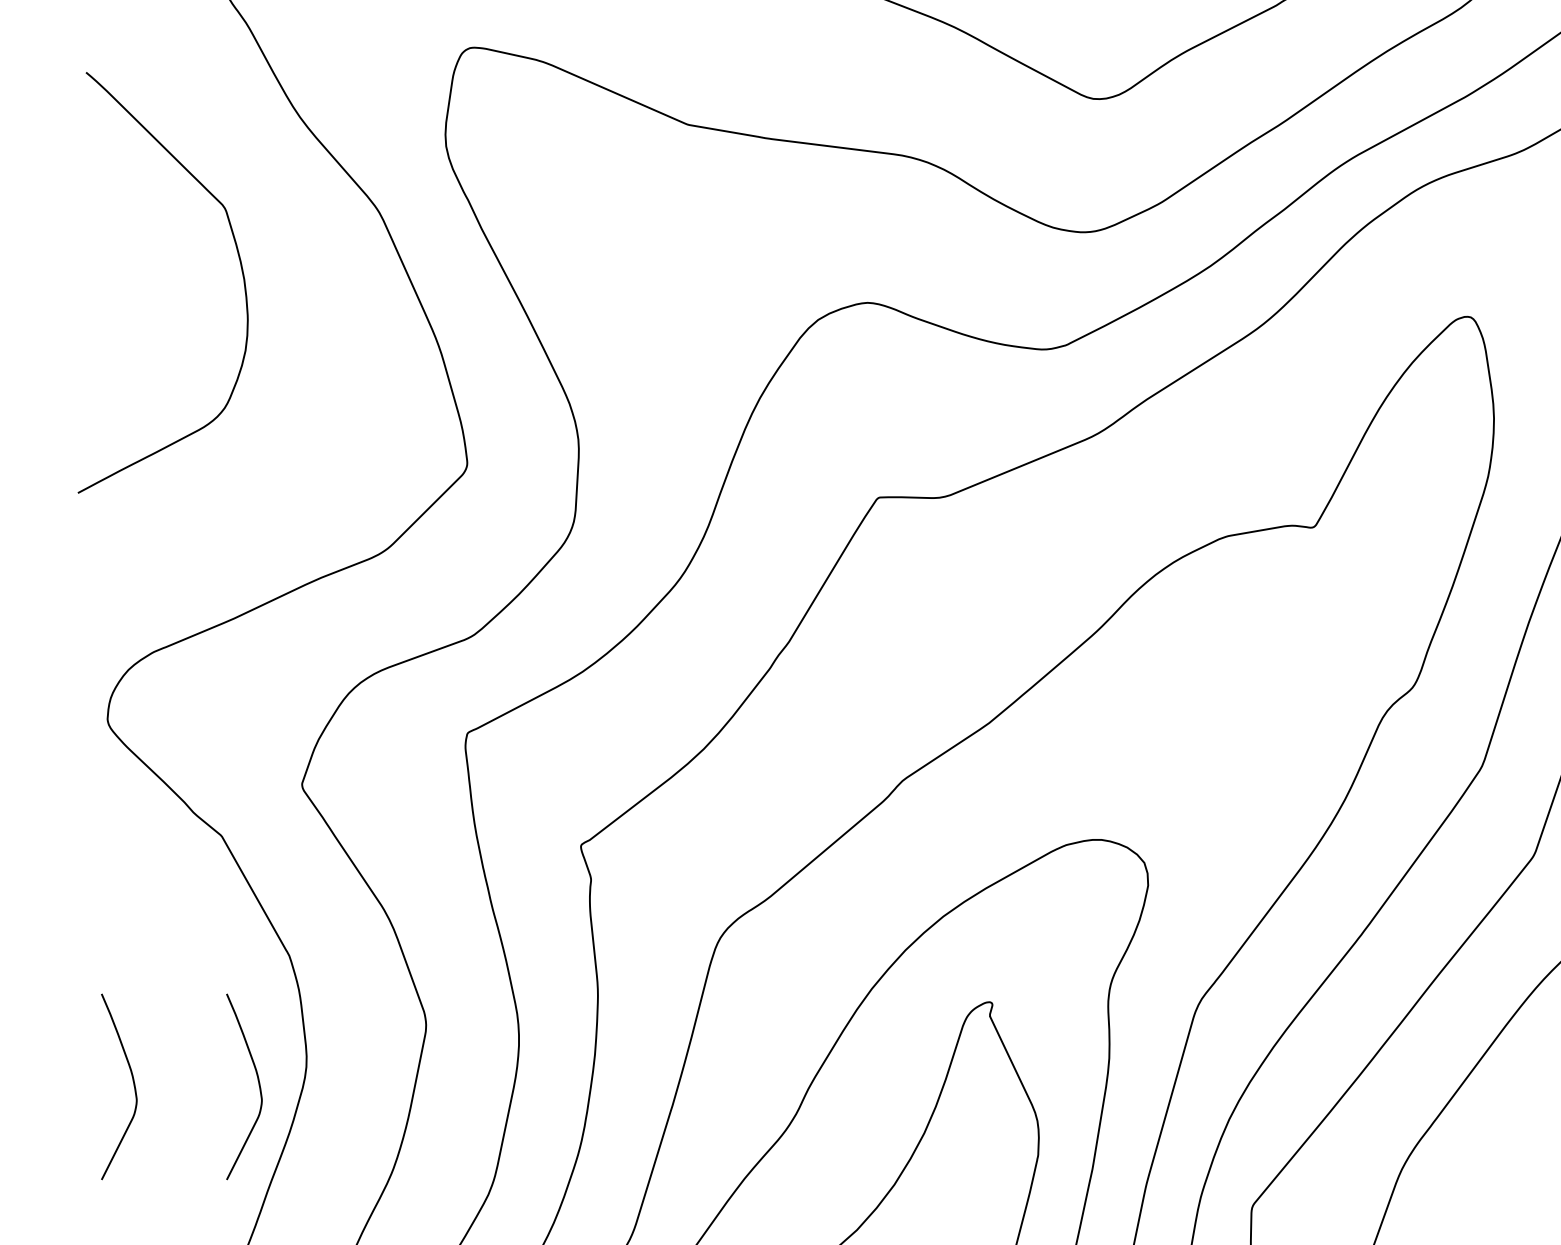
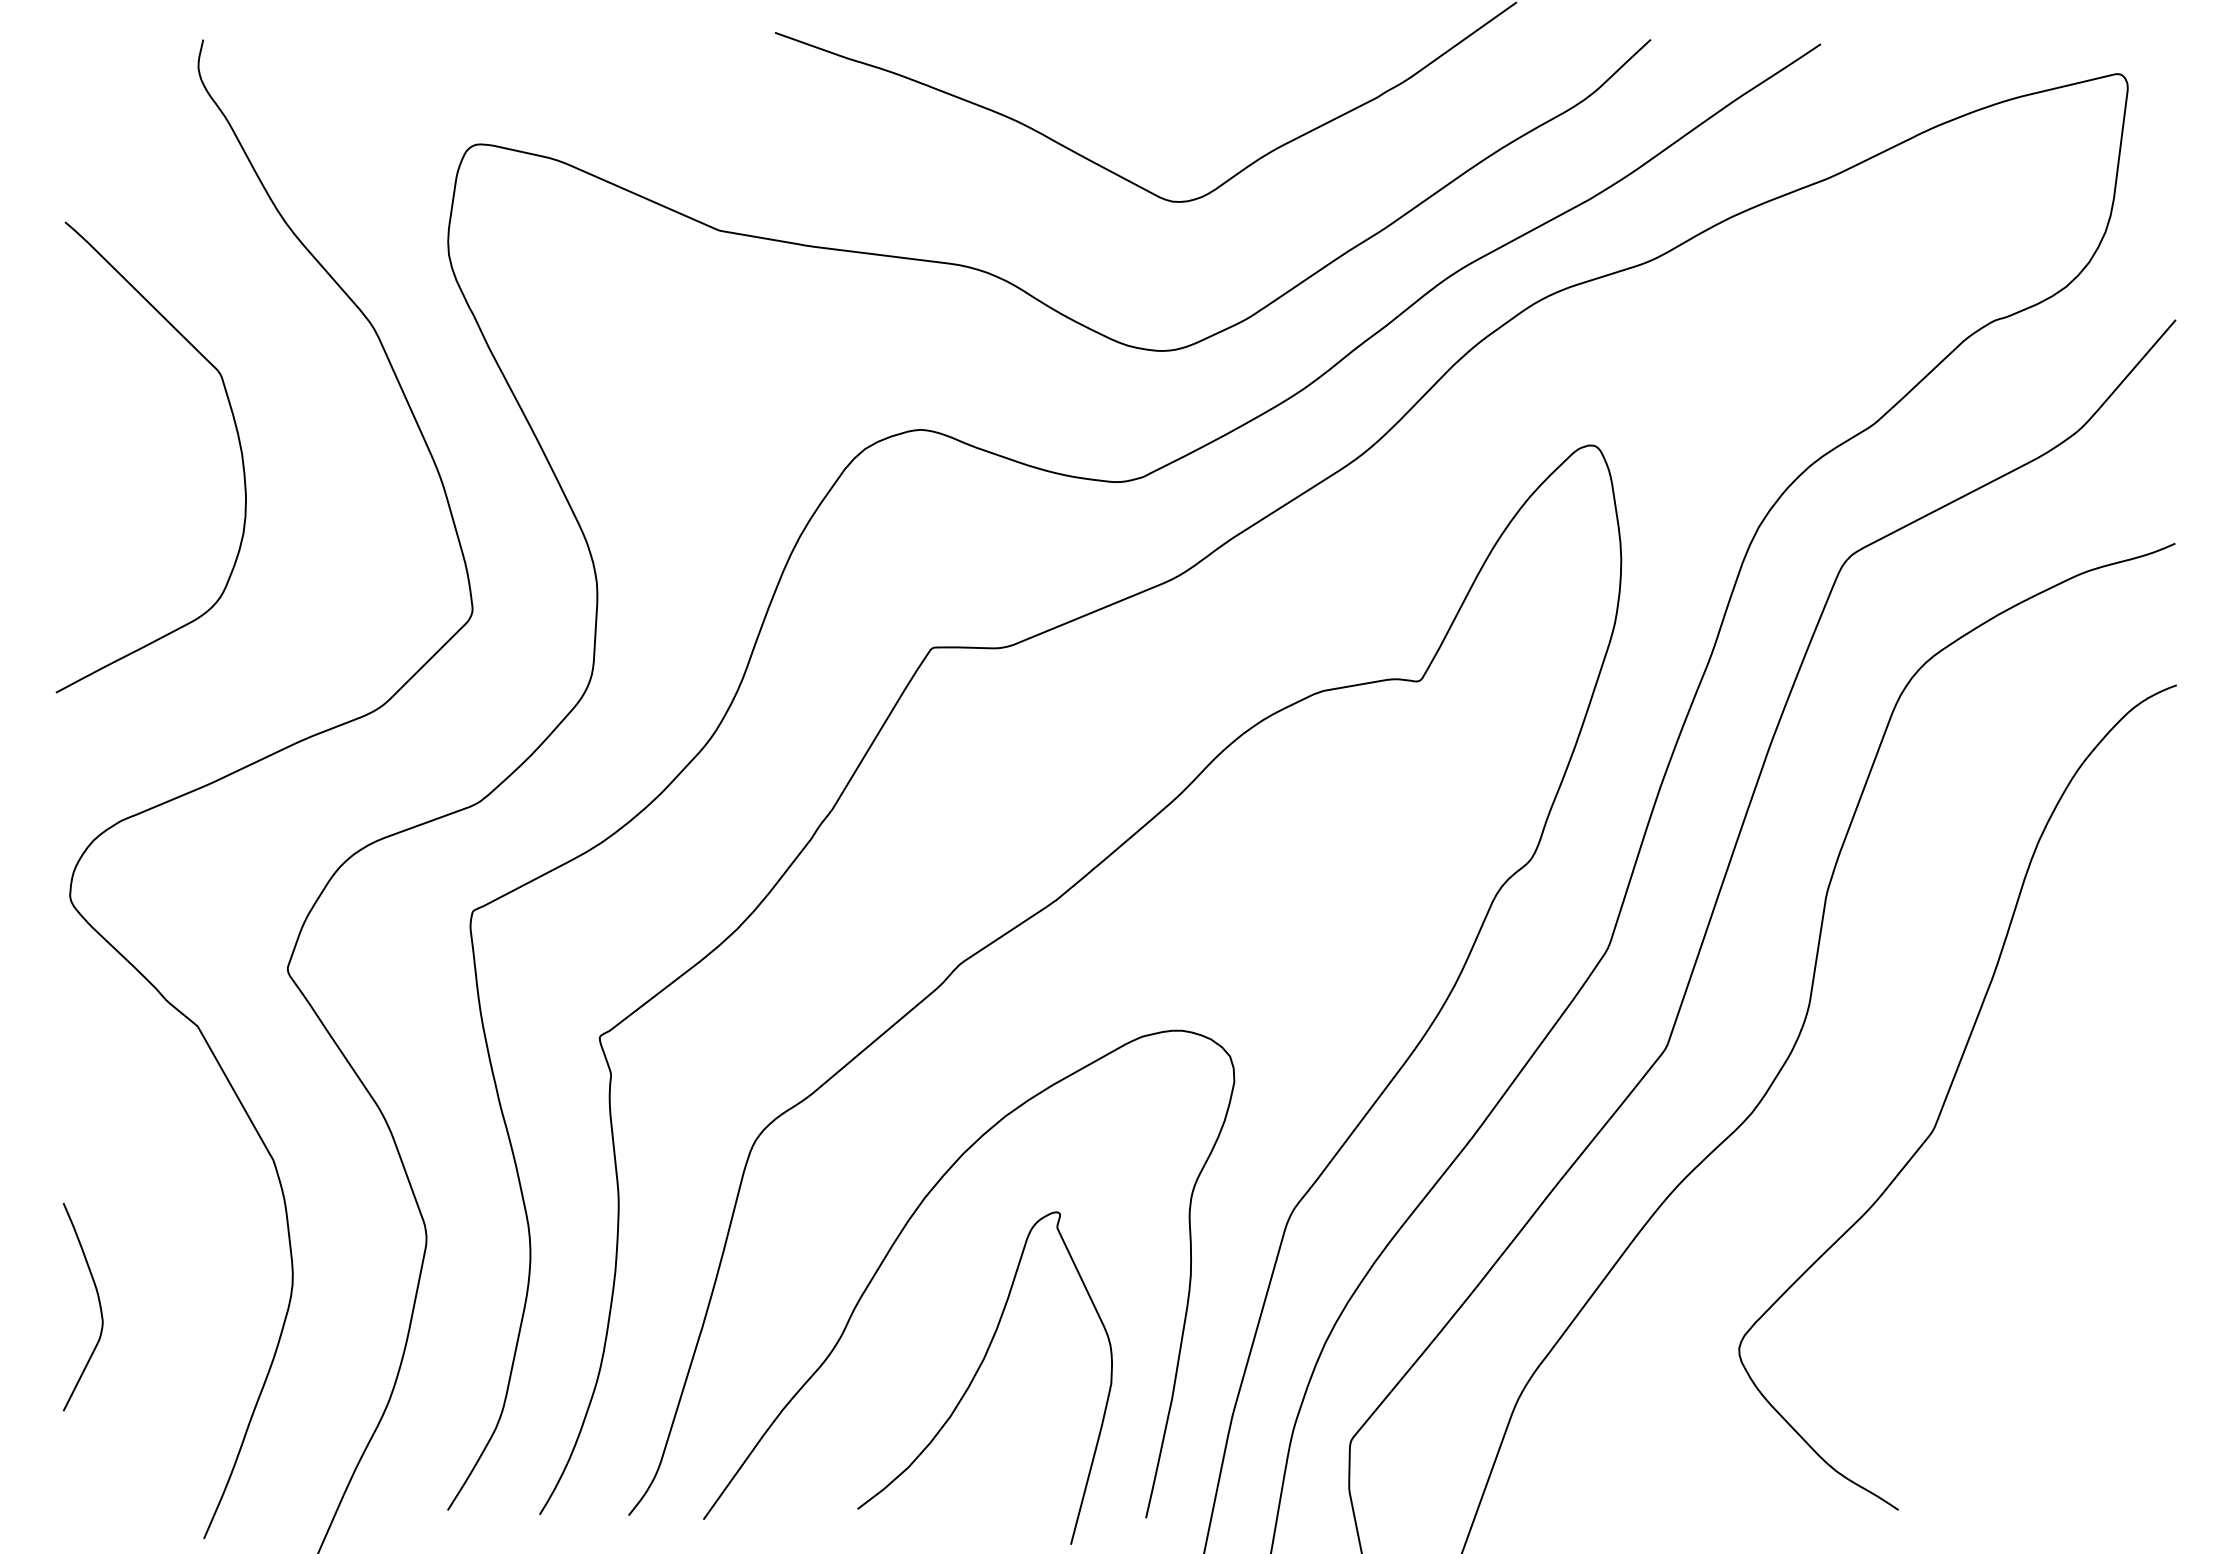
curve: (240, 264) -> (237, 437), moved
curve: (258, 1082) -> (238, 1302), removed

